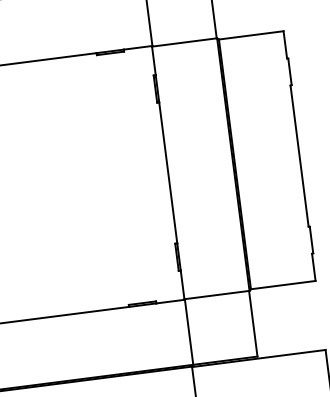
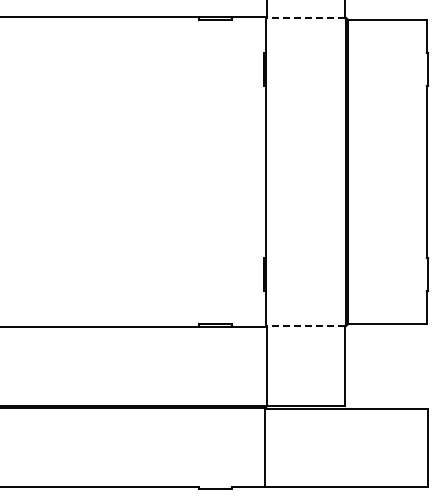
line: (184, 42) -> (305, 17), solid -> dashed
line: (216, 295) -> (305, 326), solid -> dashed

